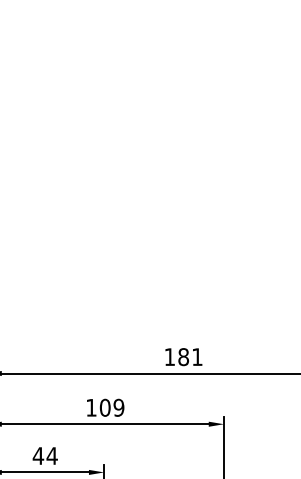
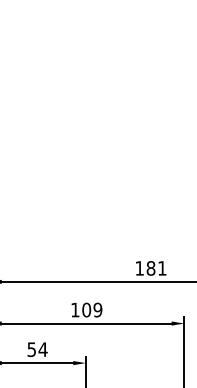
text: (38, 456) -> (31, 350), 44 -> 54

